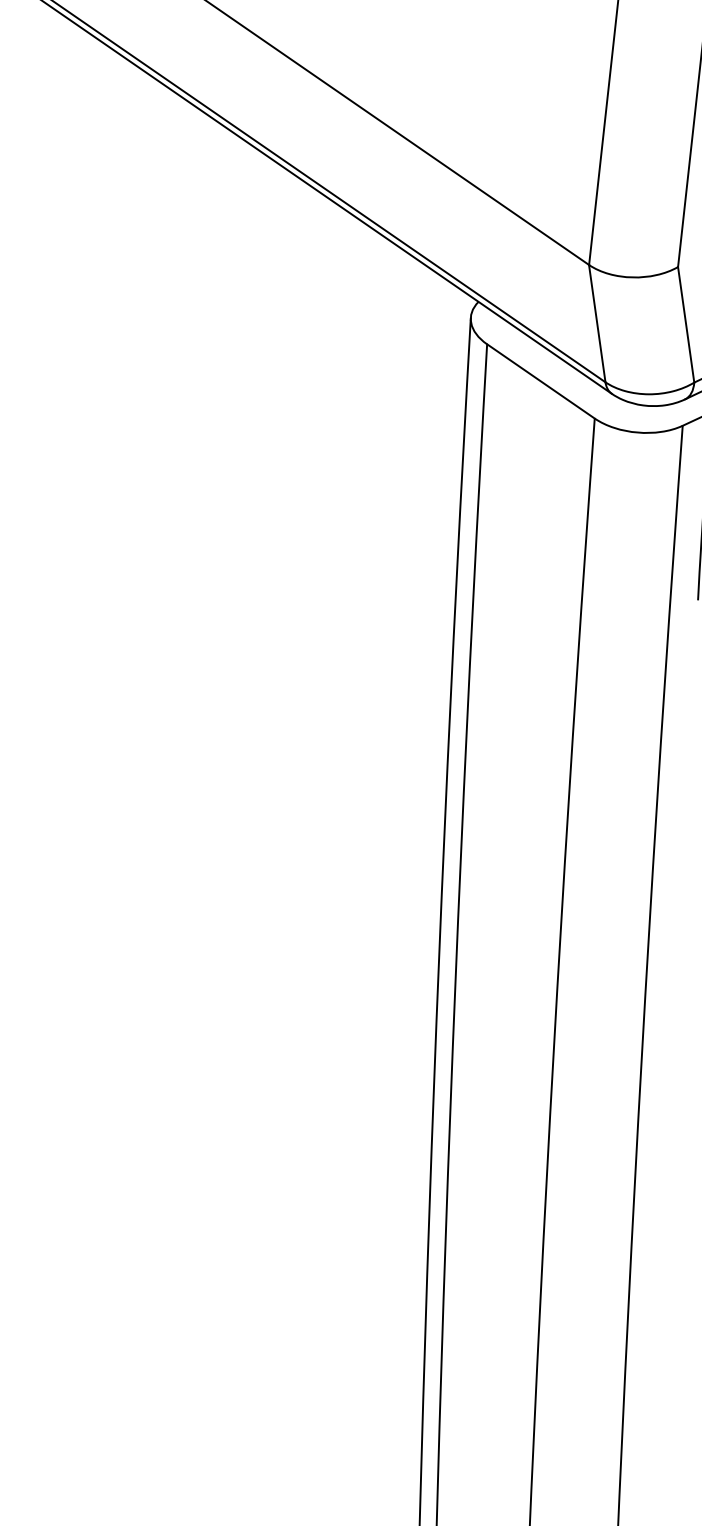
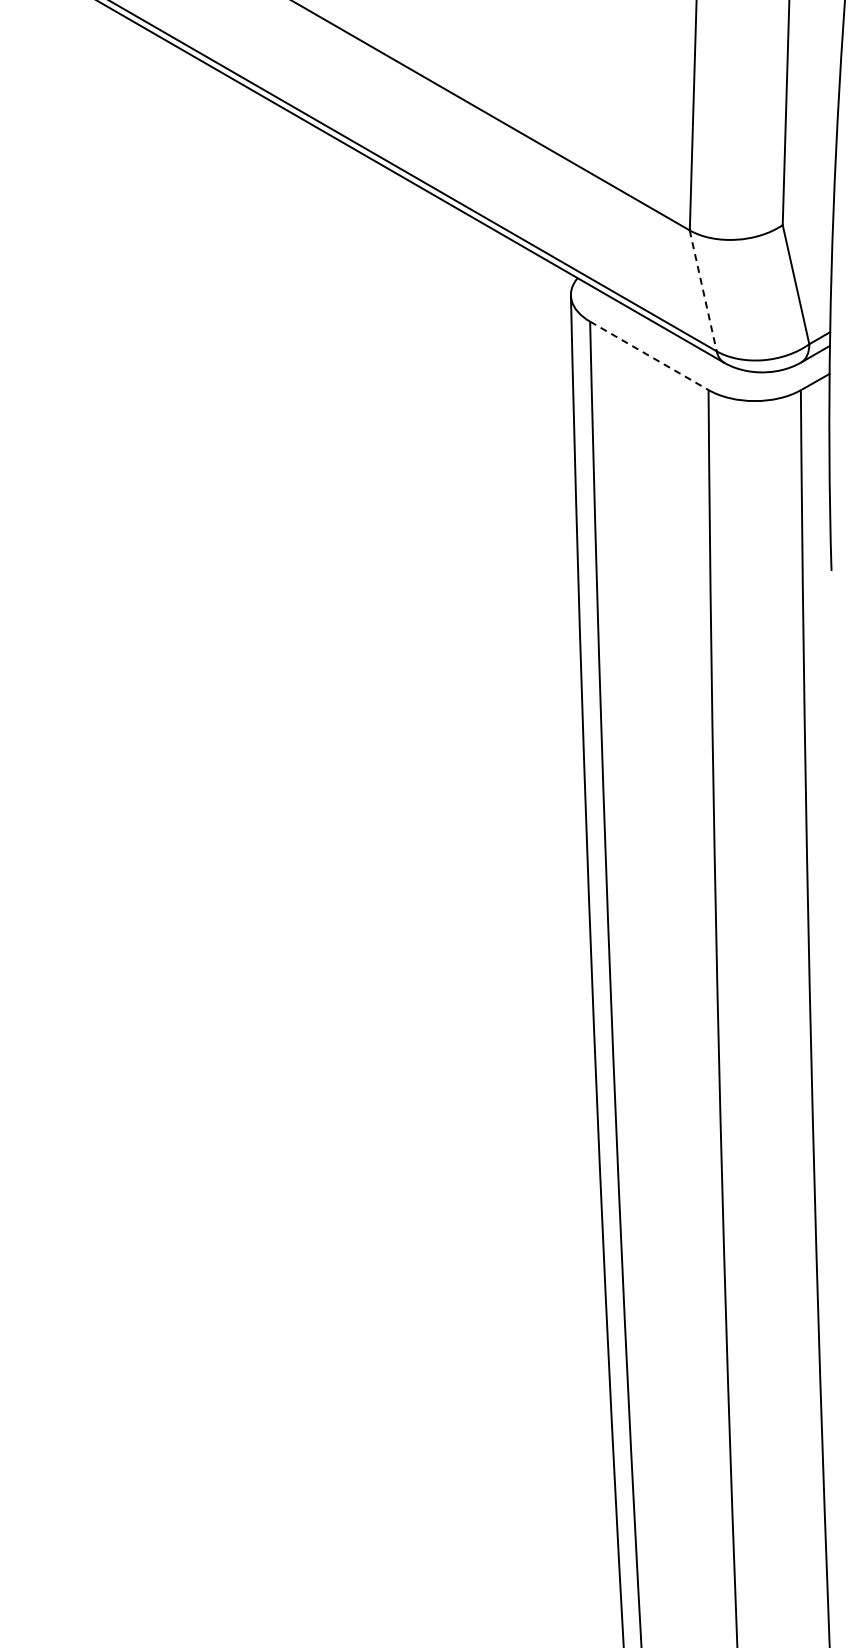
line: (597, 323) -> (703, 290), solid -> dashed
line: (541, 382) -> (649, 356), solid -> dashed

